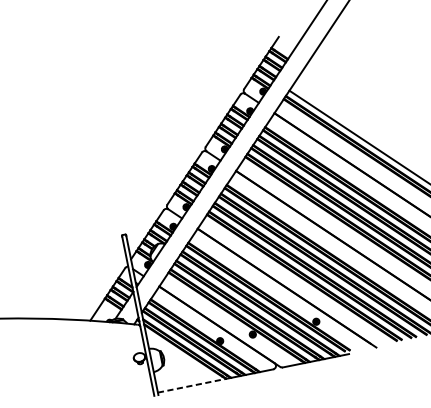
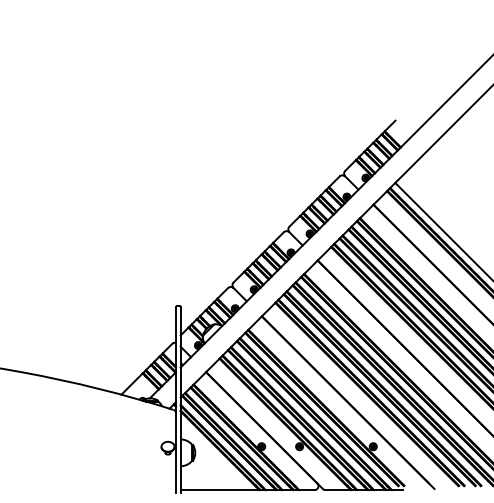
line: (192, 386) -> (220, 490), dashed -> solid

